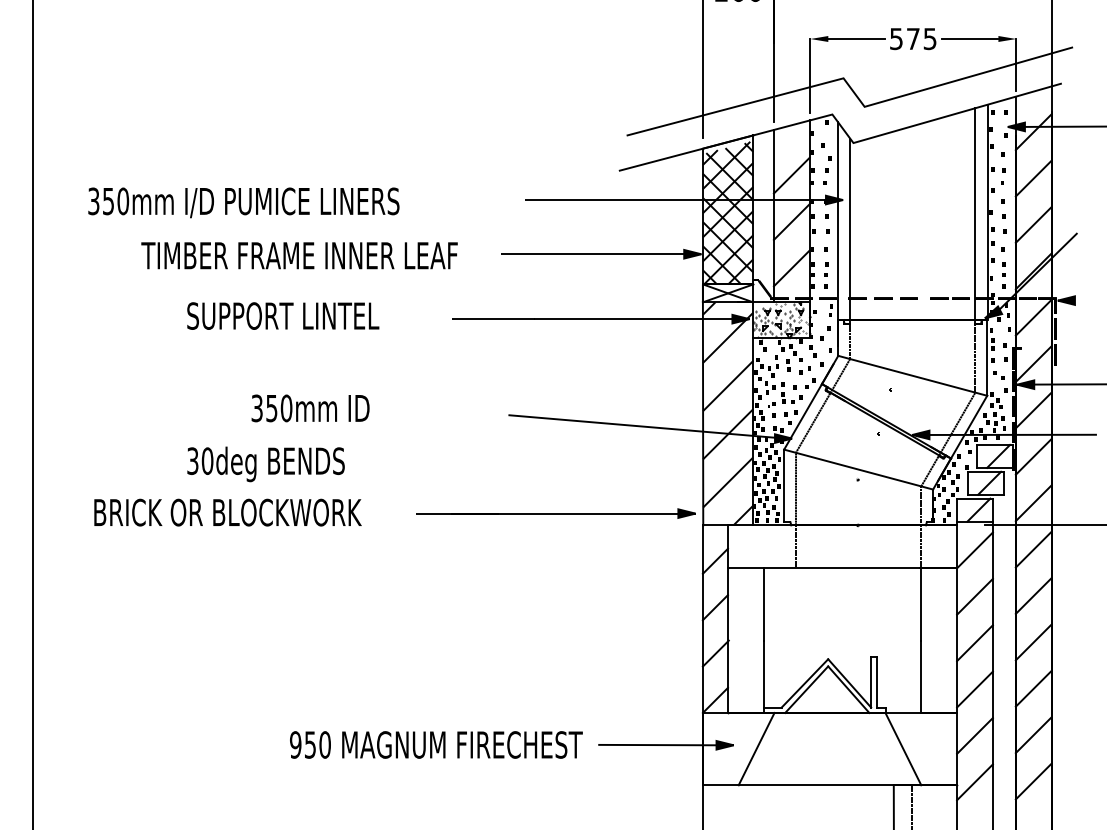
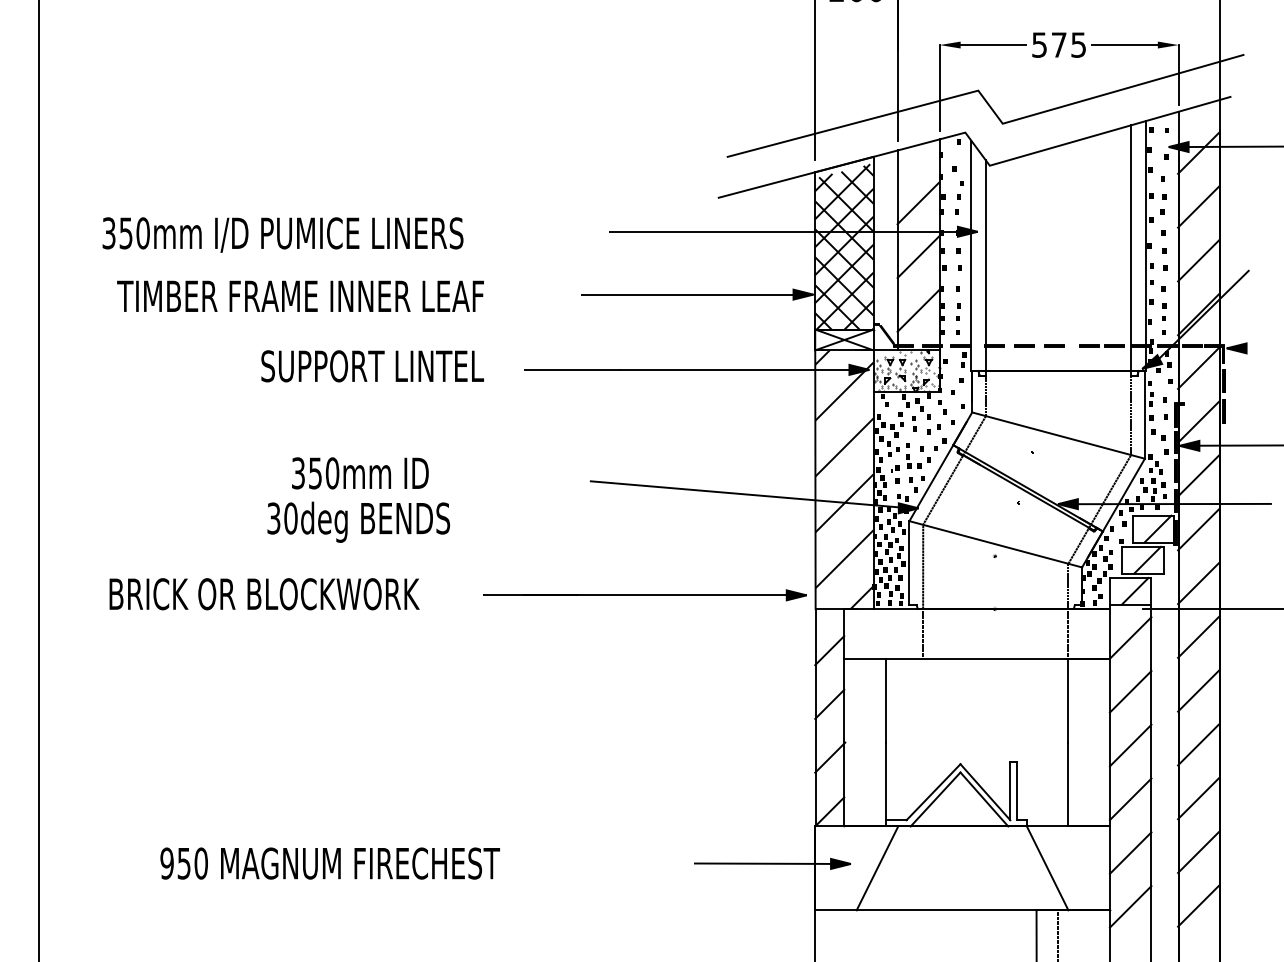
text: (299, 255) -> (300, 295), moved
text: (283, 316) -> (372, 366), moved
text: (265, 463) -> (358, 521), moved
text: (435, 744) -> (329, 863), moved

